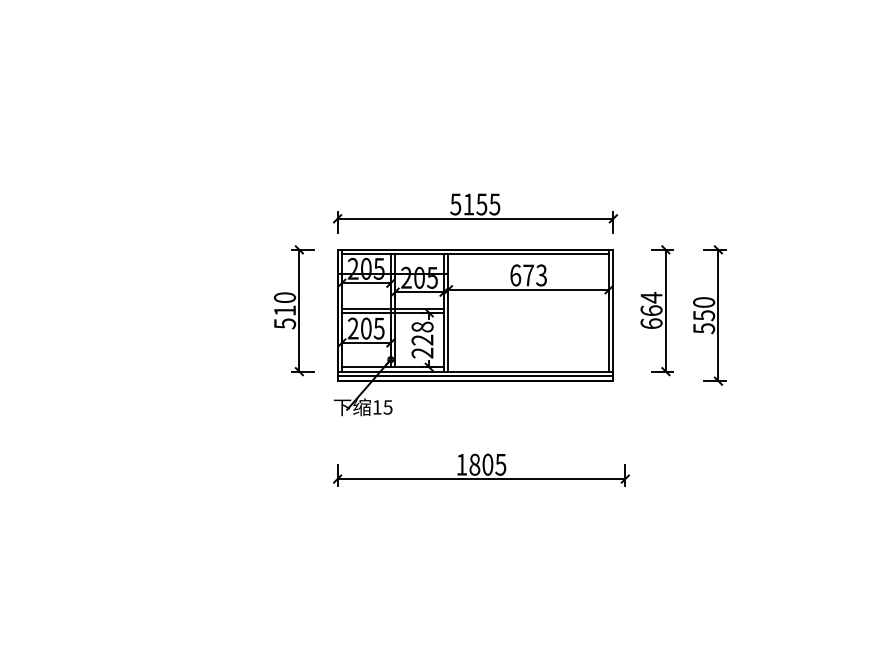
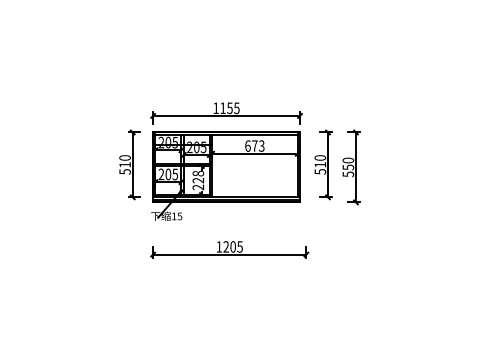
text: (454, 204) -> (215, 108), 5155 -> 1155
text: (651, 309) -> (320, 164), 664 -> 510
text: (475, 463) -> (226, 246), 1805 -> 1205

